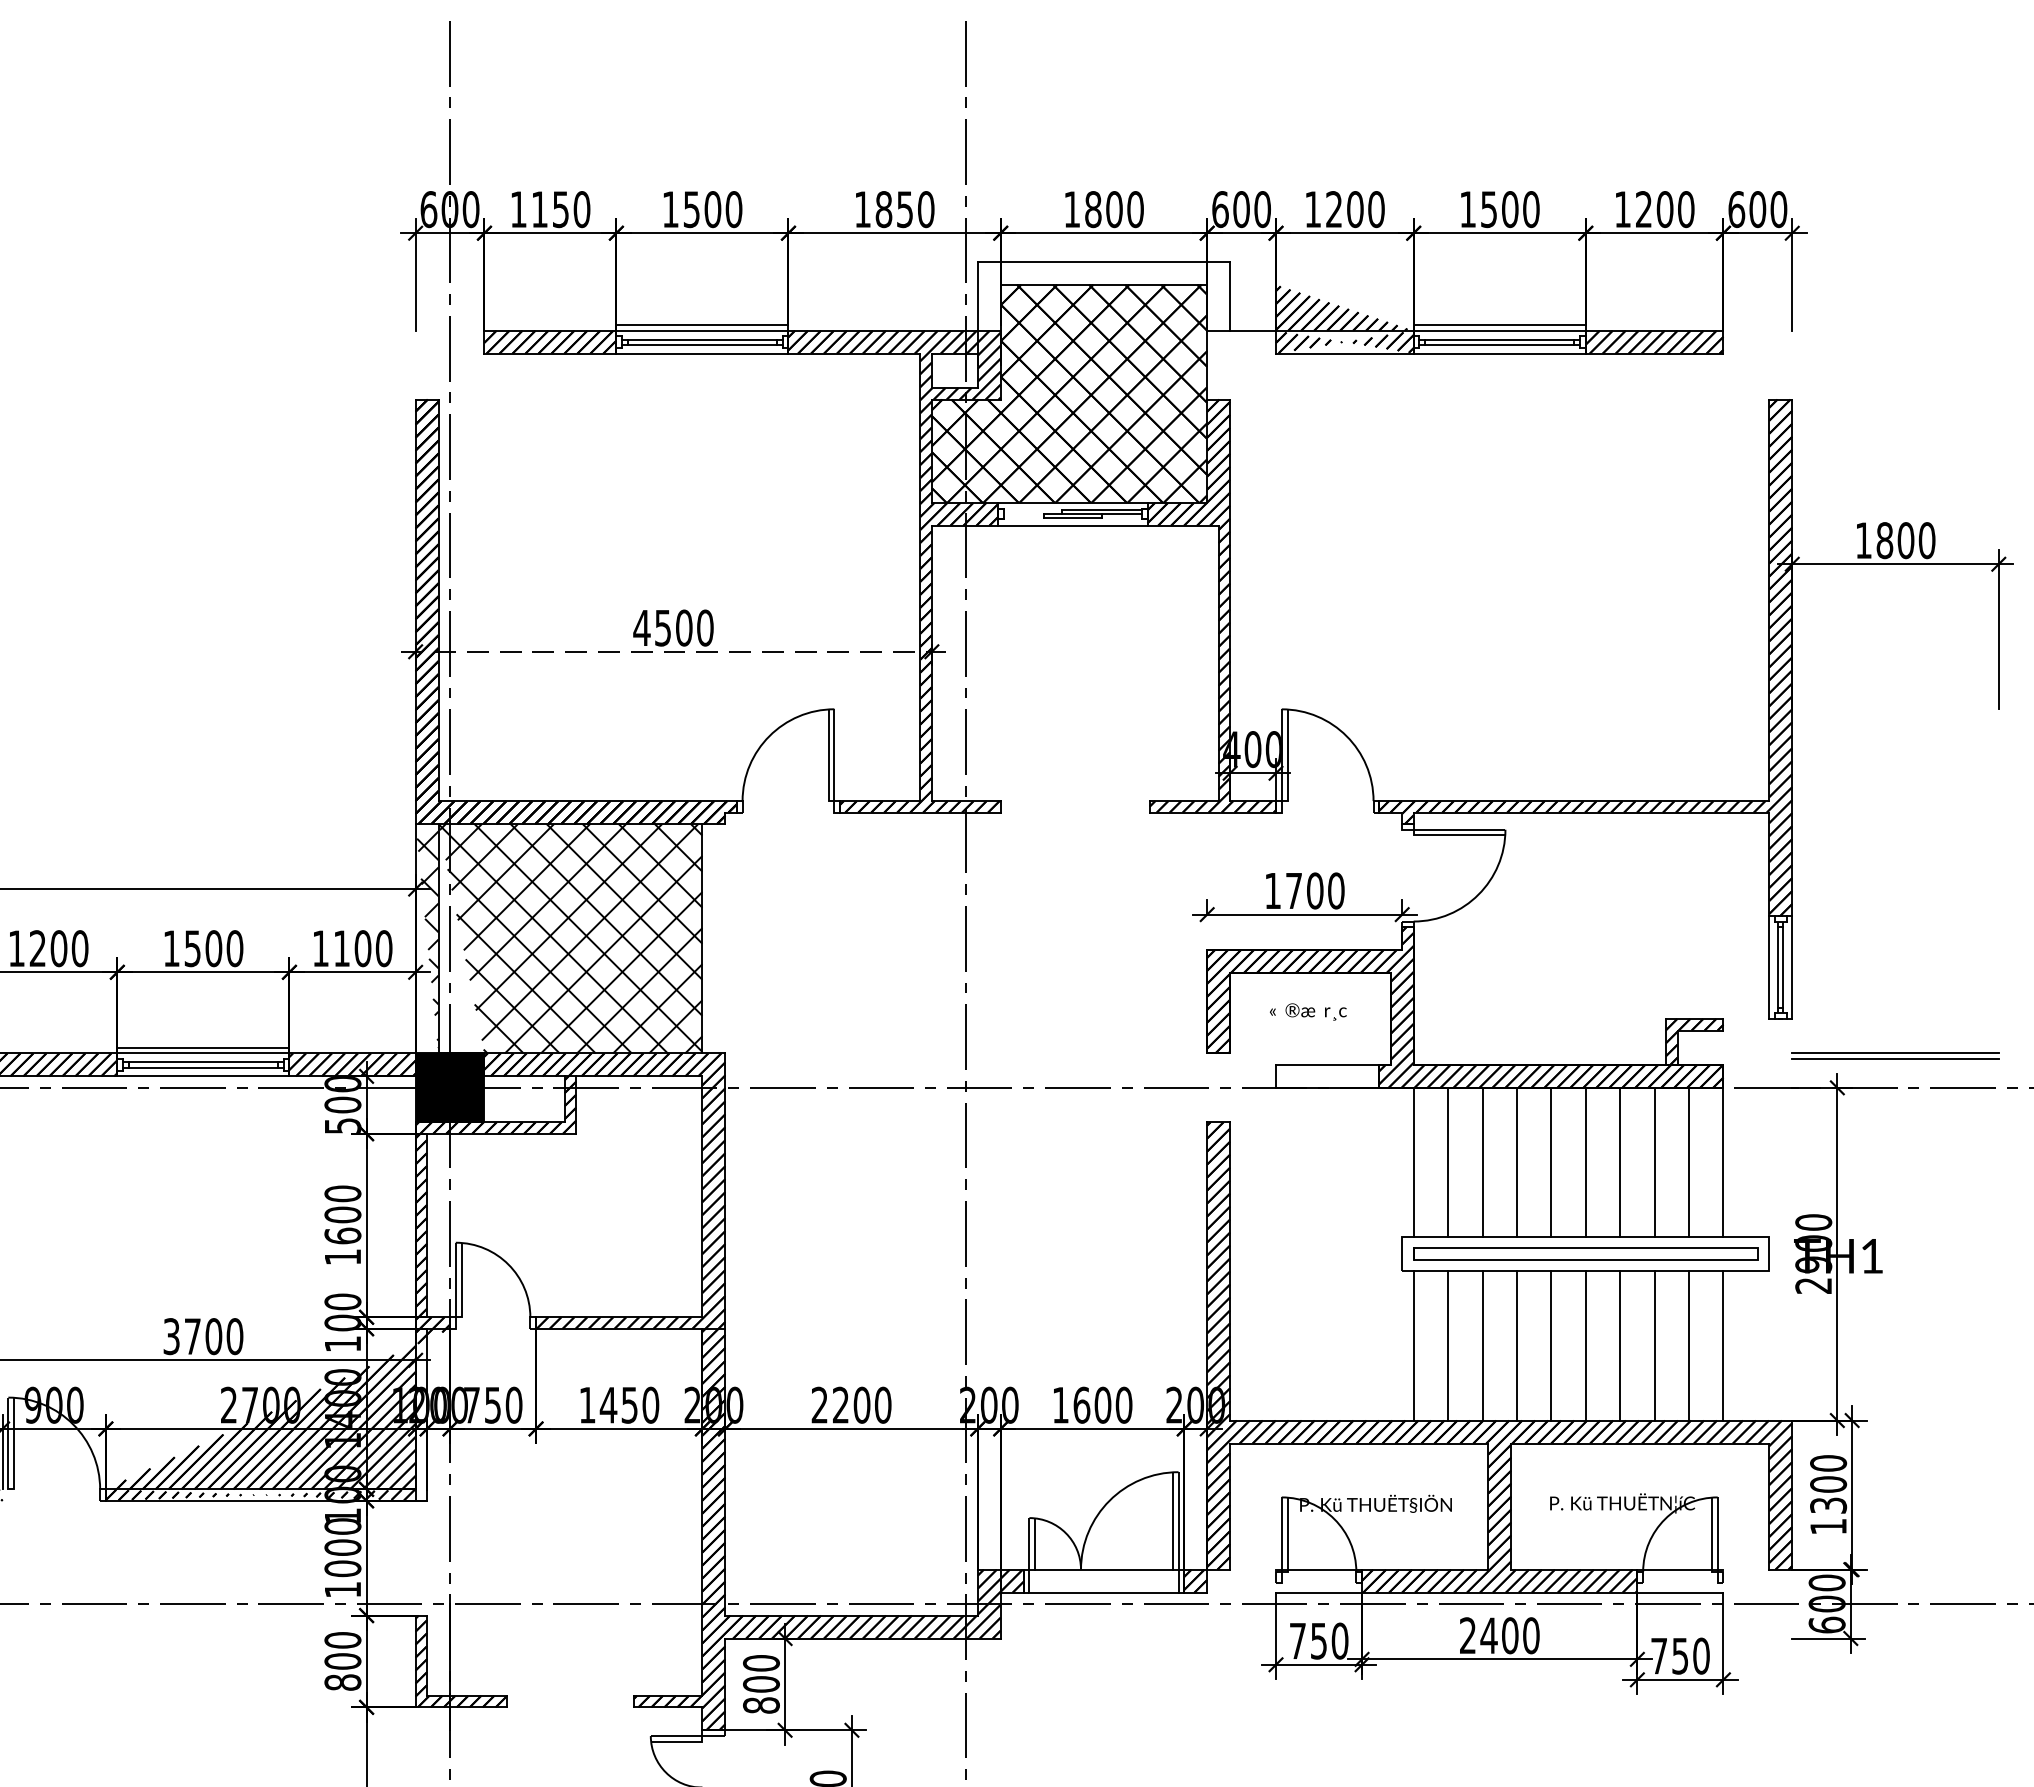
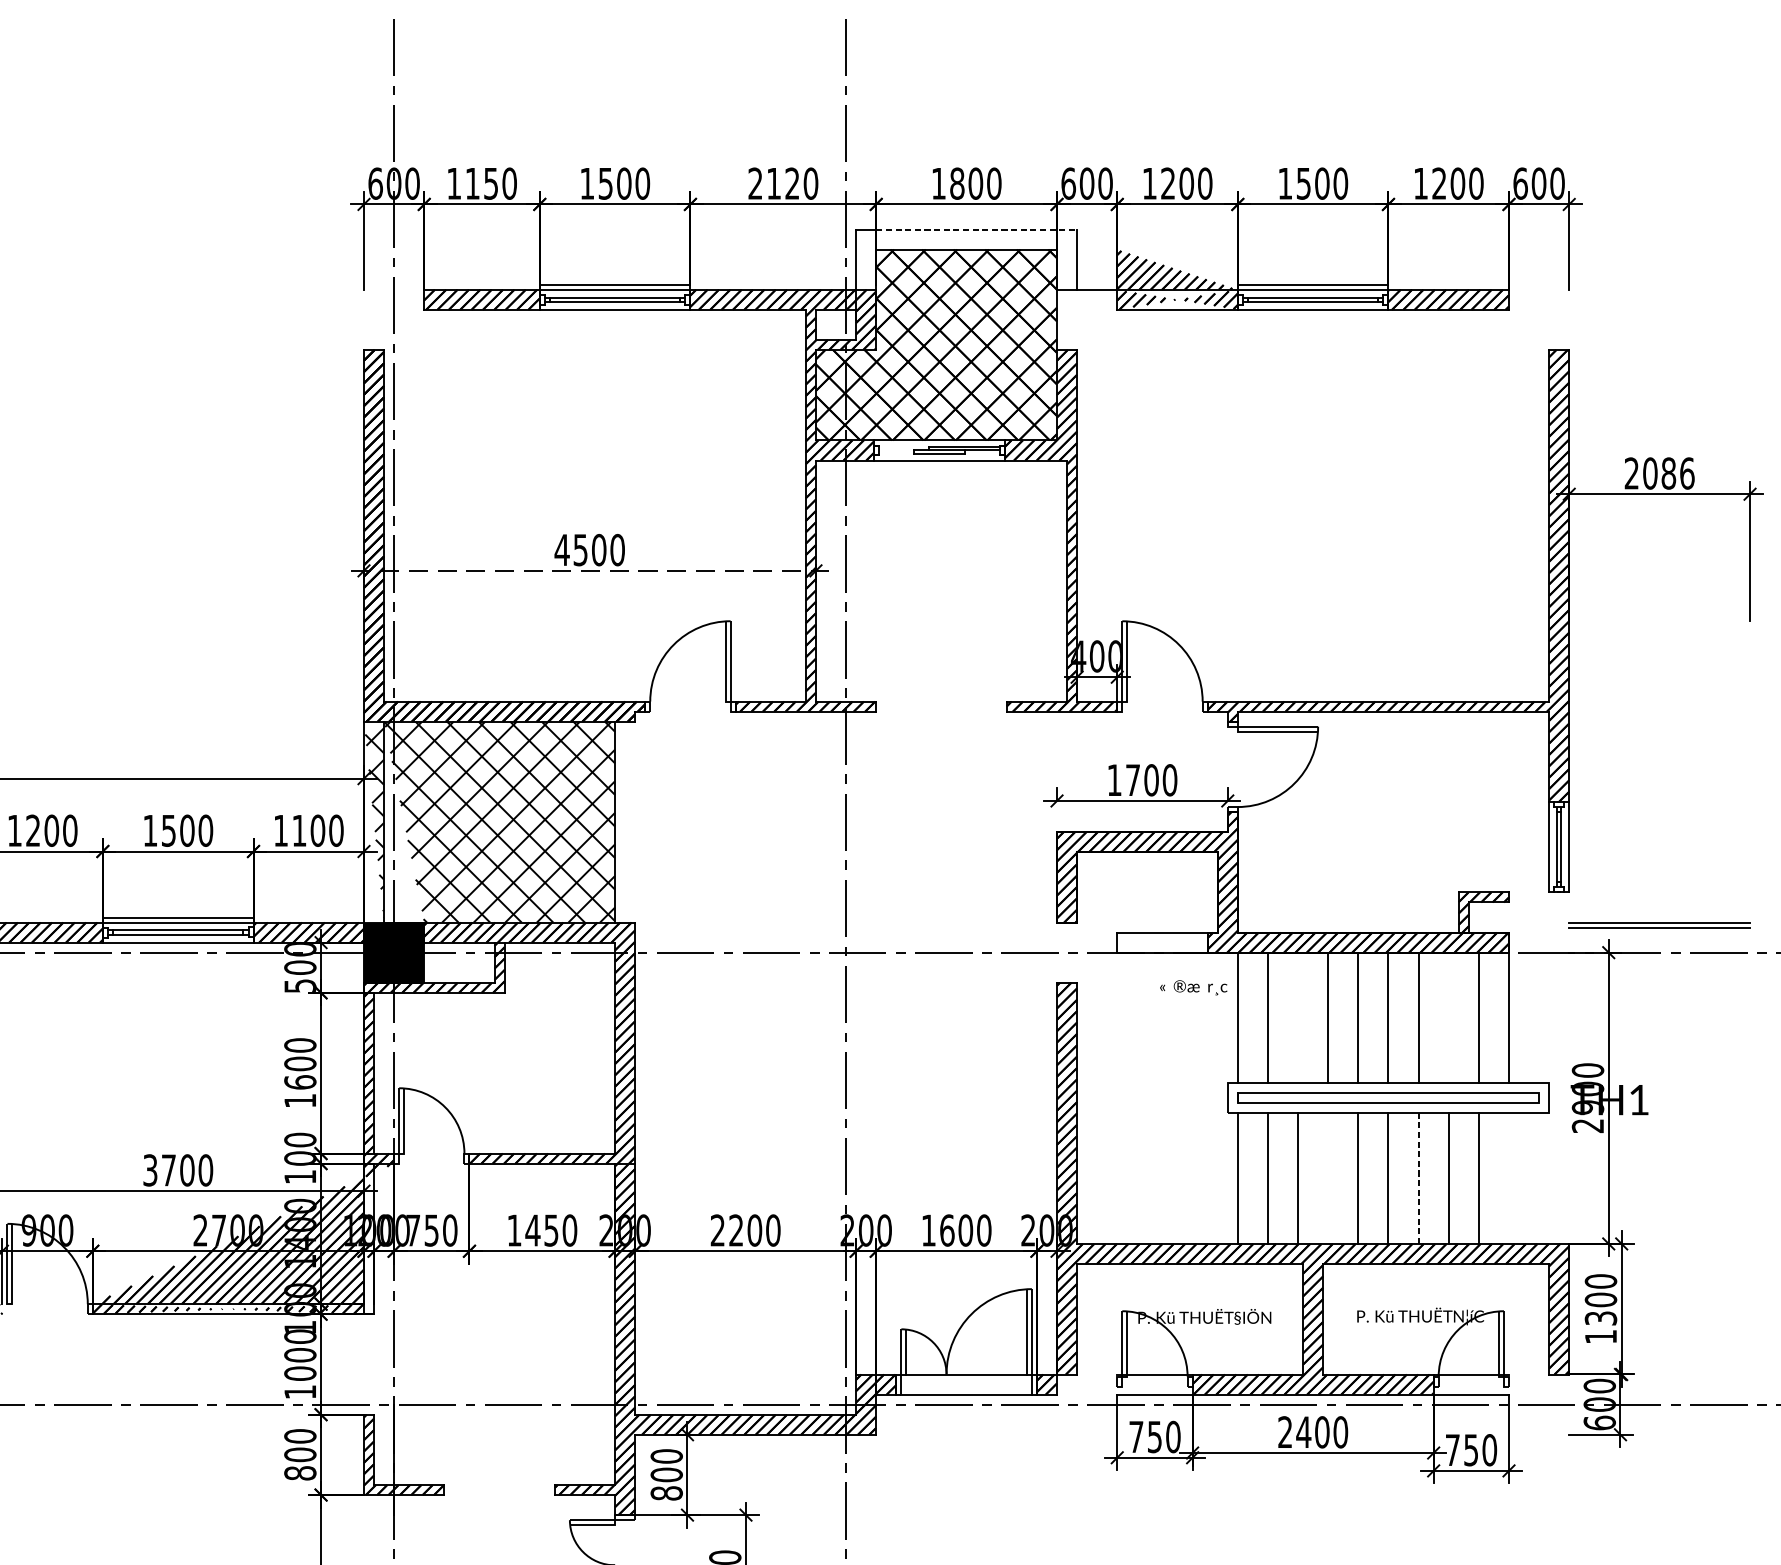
text: (883, 209) -> (773, 183), 1850 -> 2120
line: (1115, 261) -> (976, 229), solid -> dashed
text: (1895, 540) -> (1659, 473), 1800 -> 2086
text: (1308, 1011) -> (1193, 987), moved
line: (1482, 1161) -> (1298, 1017), removed
line: (1654, 1161) -> (1448, 1017), removed
line: (1516, 1345) -> (1327, 1178), removed
line: (1620, 1345) -> (1418, 1178), solid -> dashed
line: (1723, 1345) -> (1509, 1178), removed

